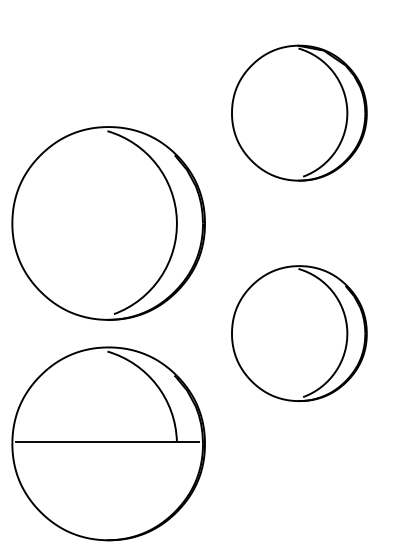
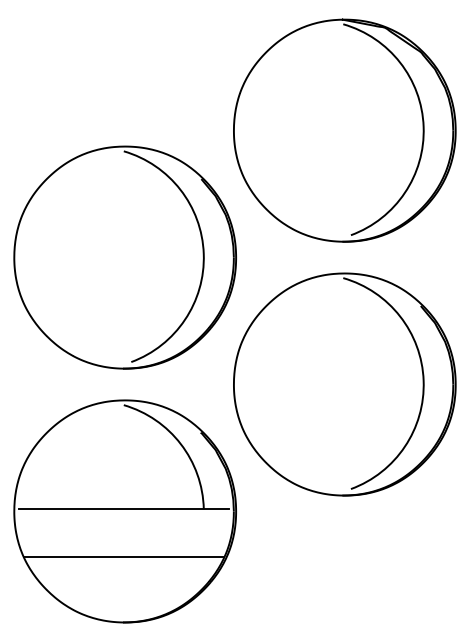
part: (299, 112) -> (344, 129), size x1.43
part: (299, 333) -> (344, 384), size x1.43
line: (106, 483) -> (122, 557), added

